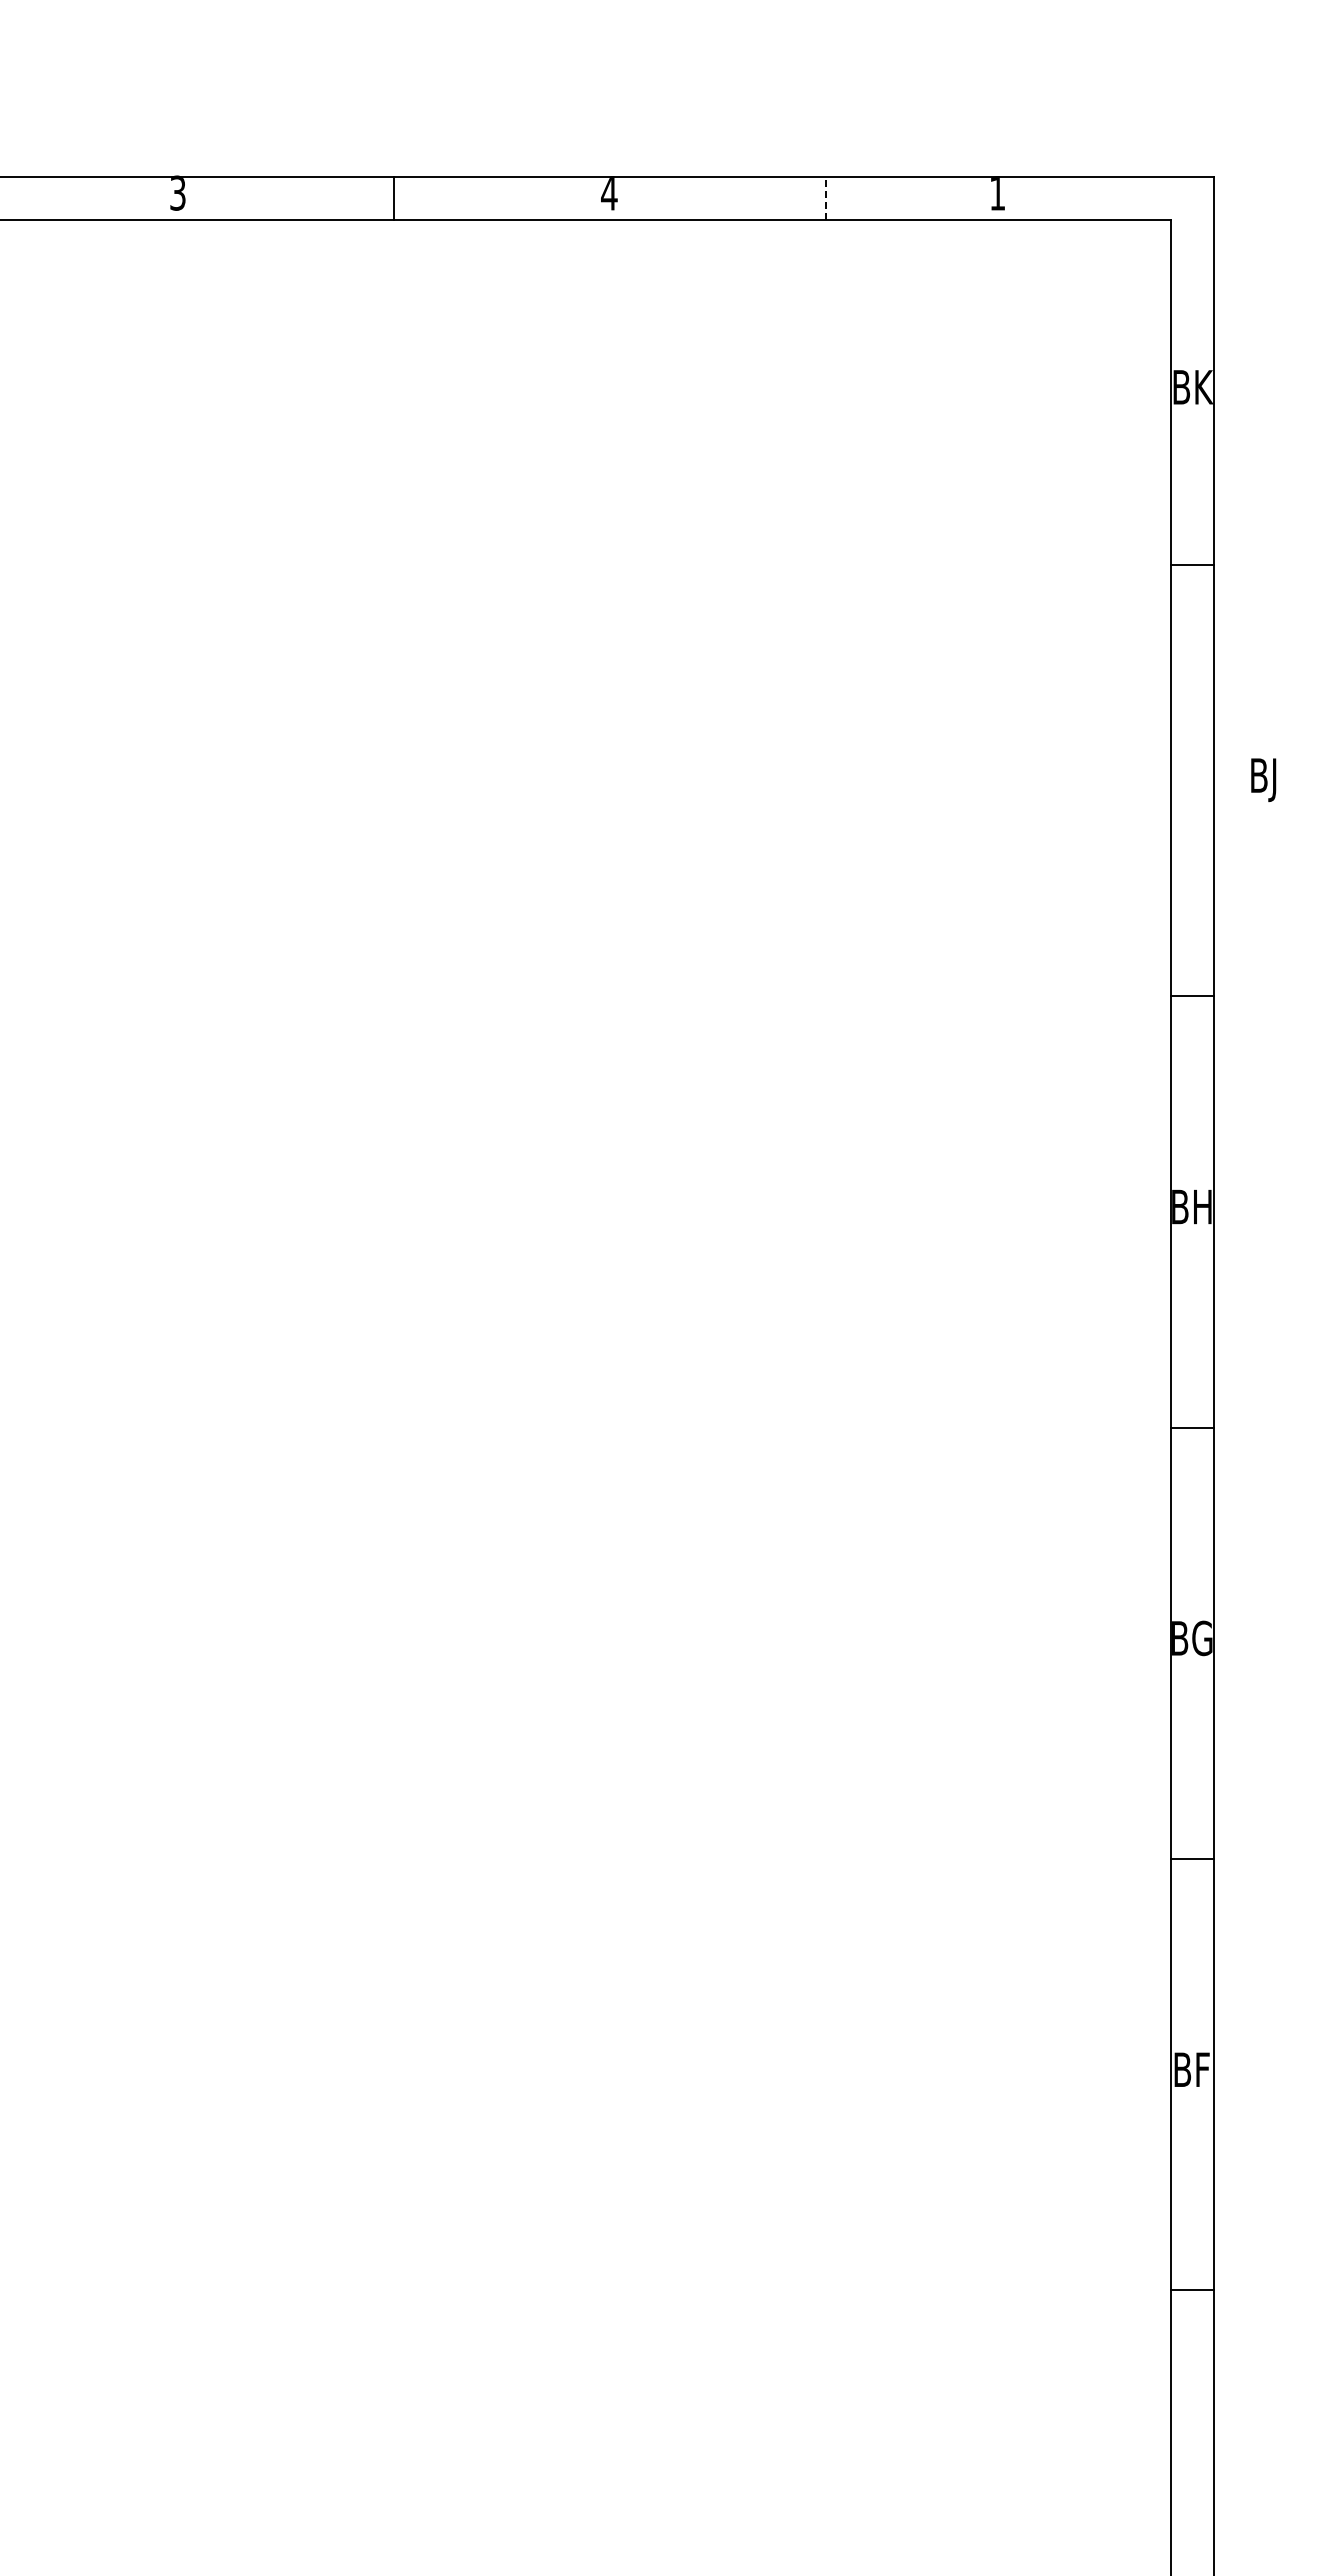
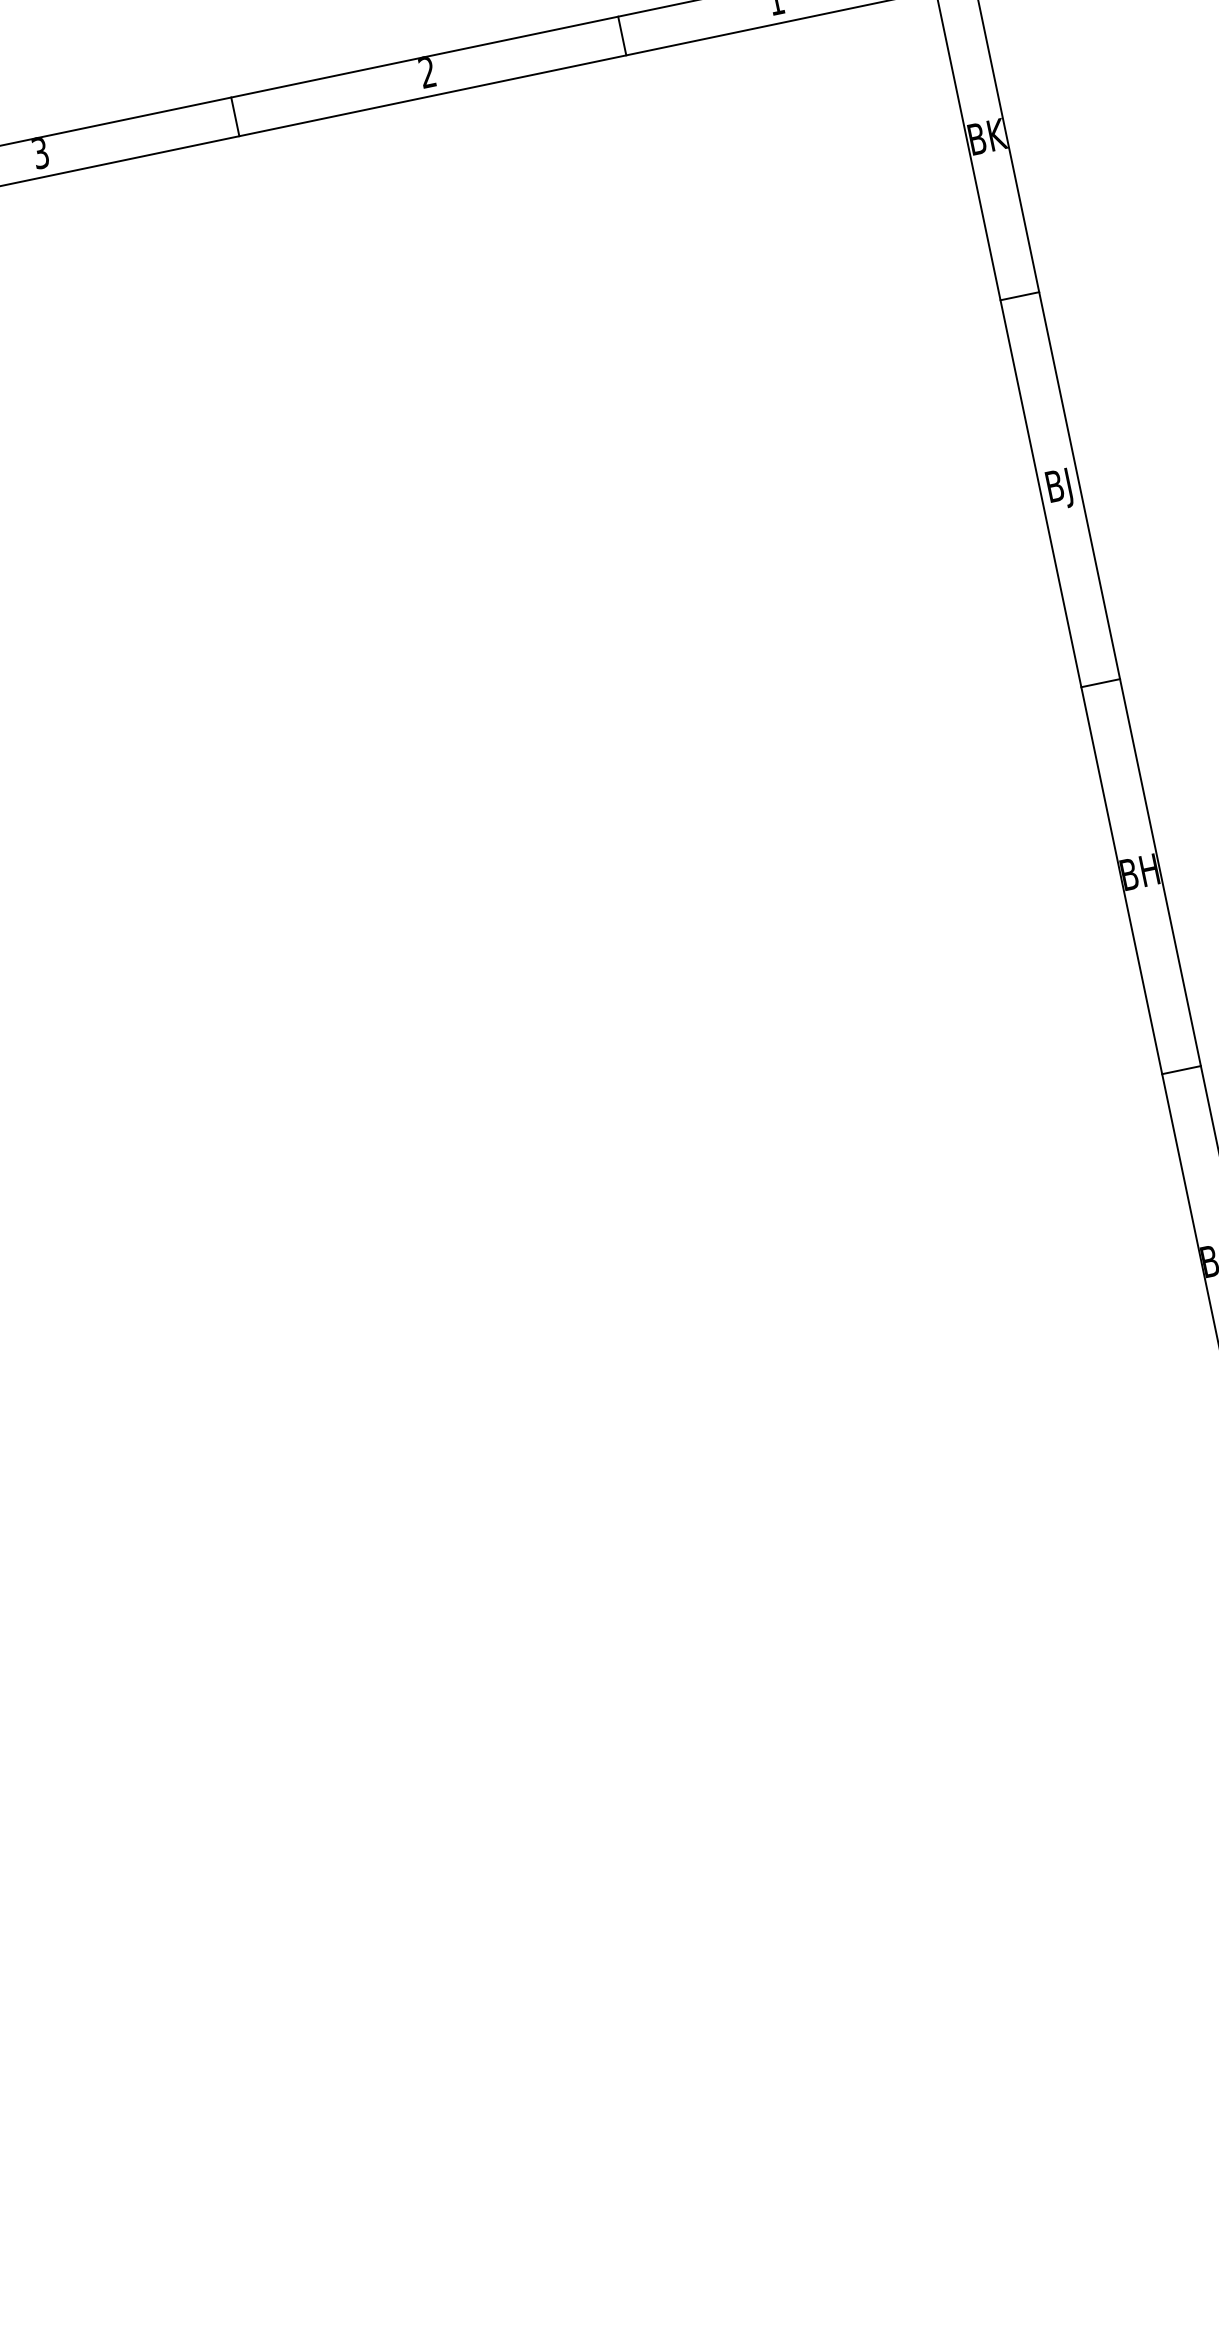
text: (609, 192) -> (427, 71), 4 -> 2
line: (825, 198) -> (622, 36), dashed -> solid
text: (1263, 779) -> (1059, 488), moved

